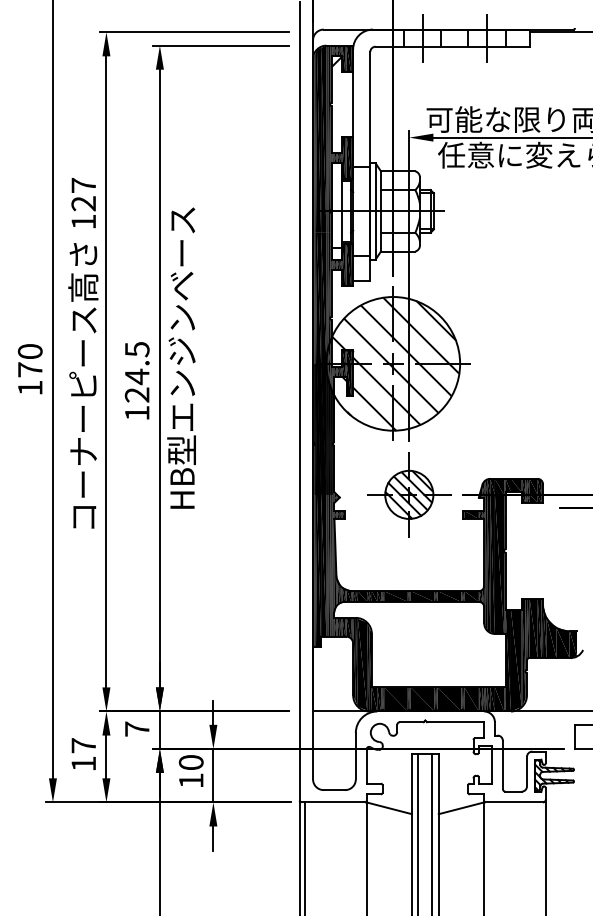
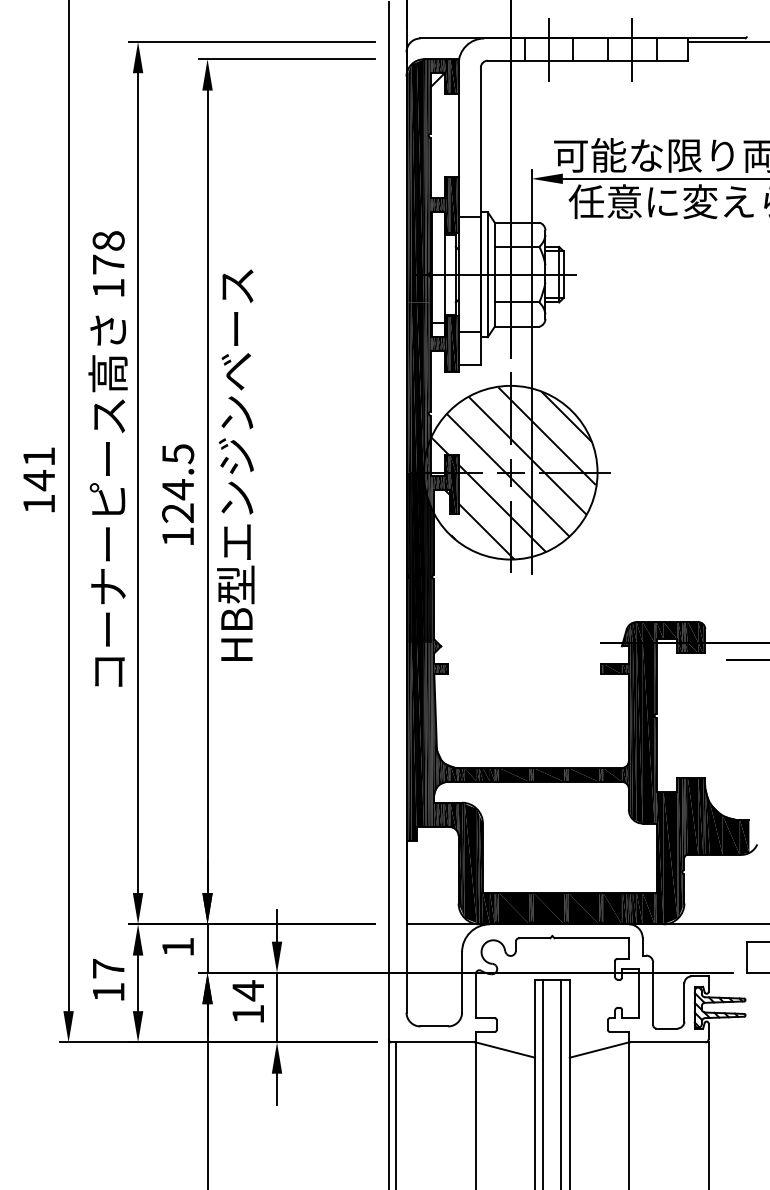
text: (83, 194) -> (108, 252), 127 -> 178
text: (29, 361) -> (38, 469), 170 -> 141
part: (409, 494) -> (531, 642), removed
text: (137, 728) -> (178, 946), 7 -> 1
text: (190, 762) -> (247, 990), 10 -> 14

